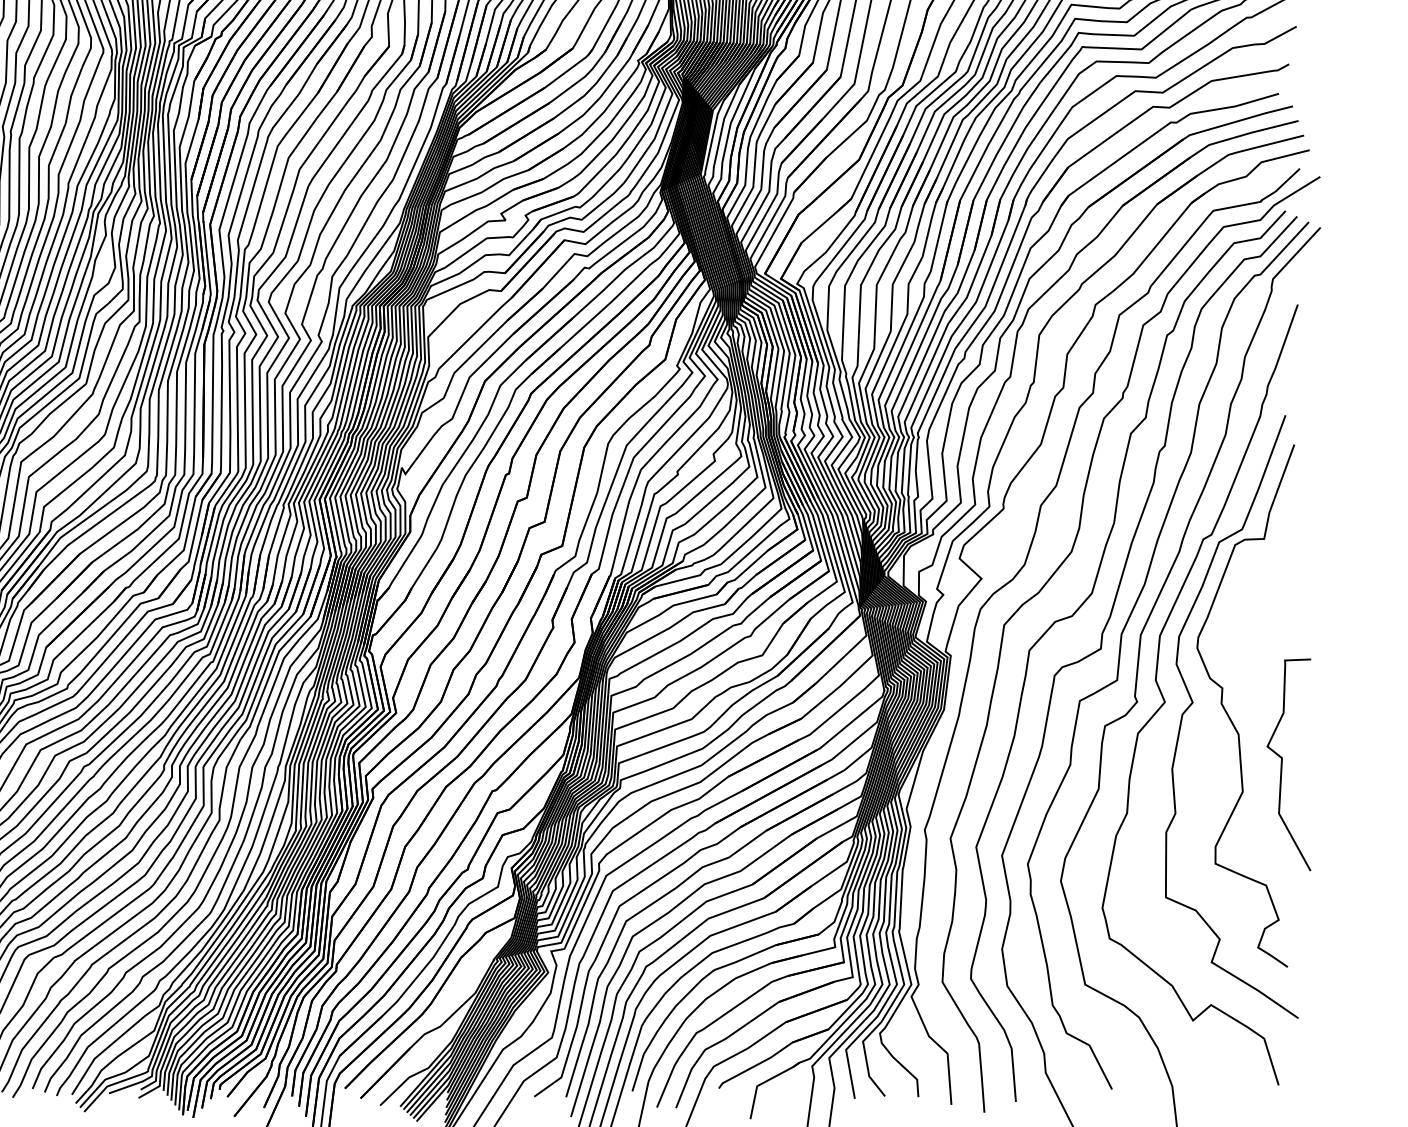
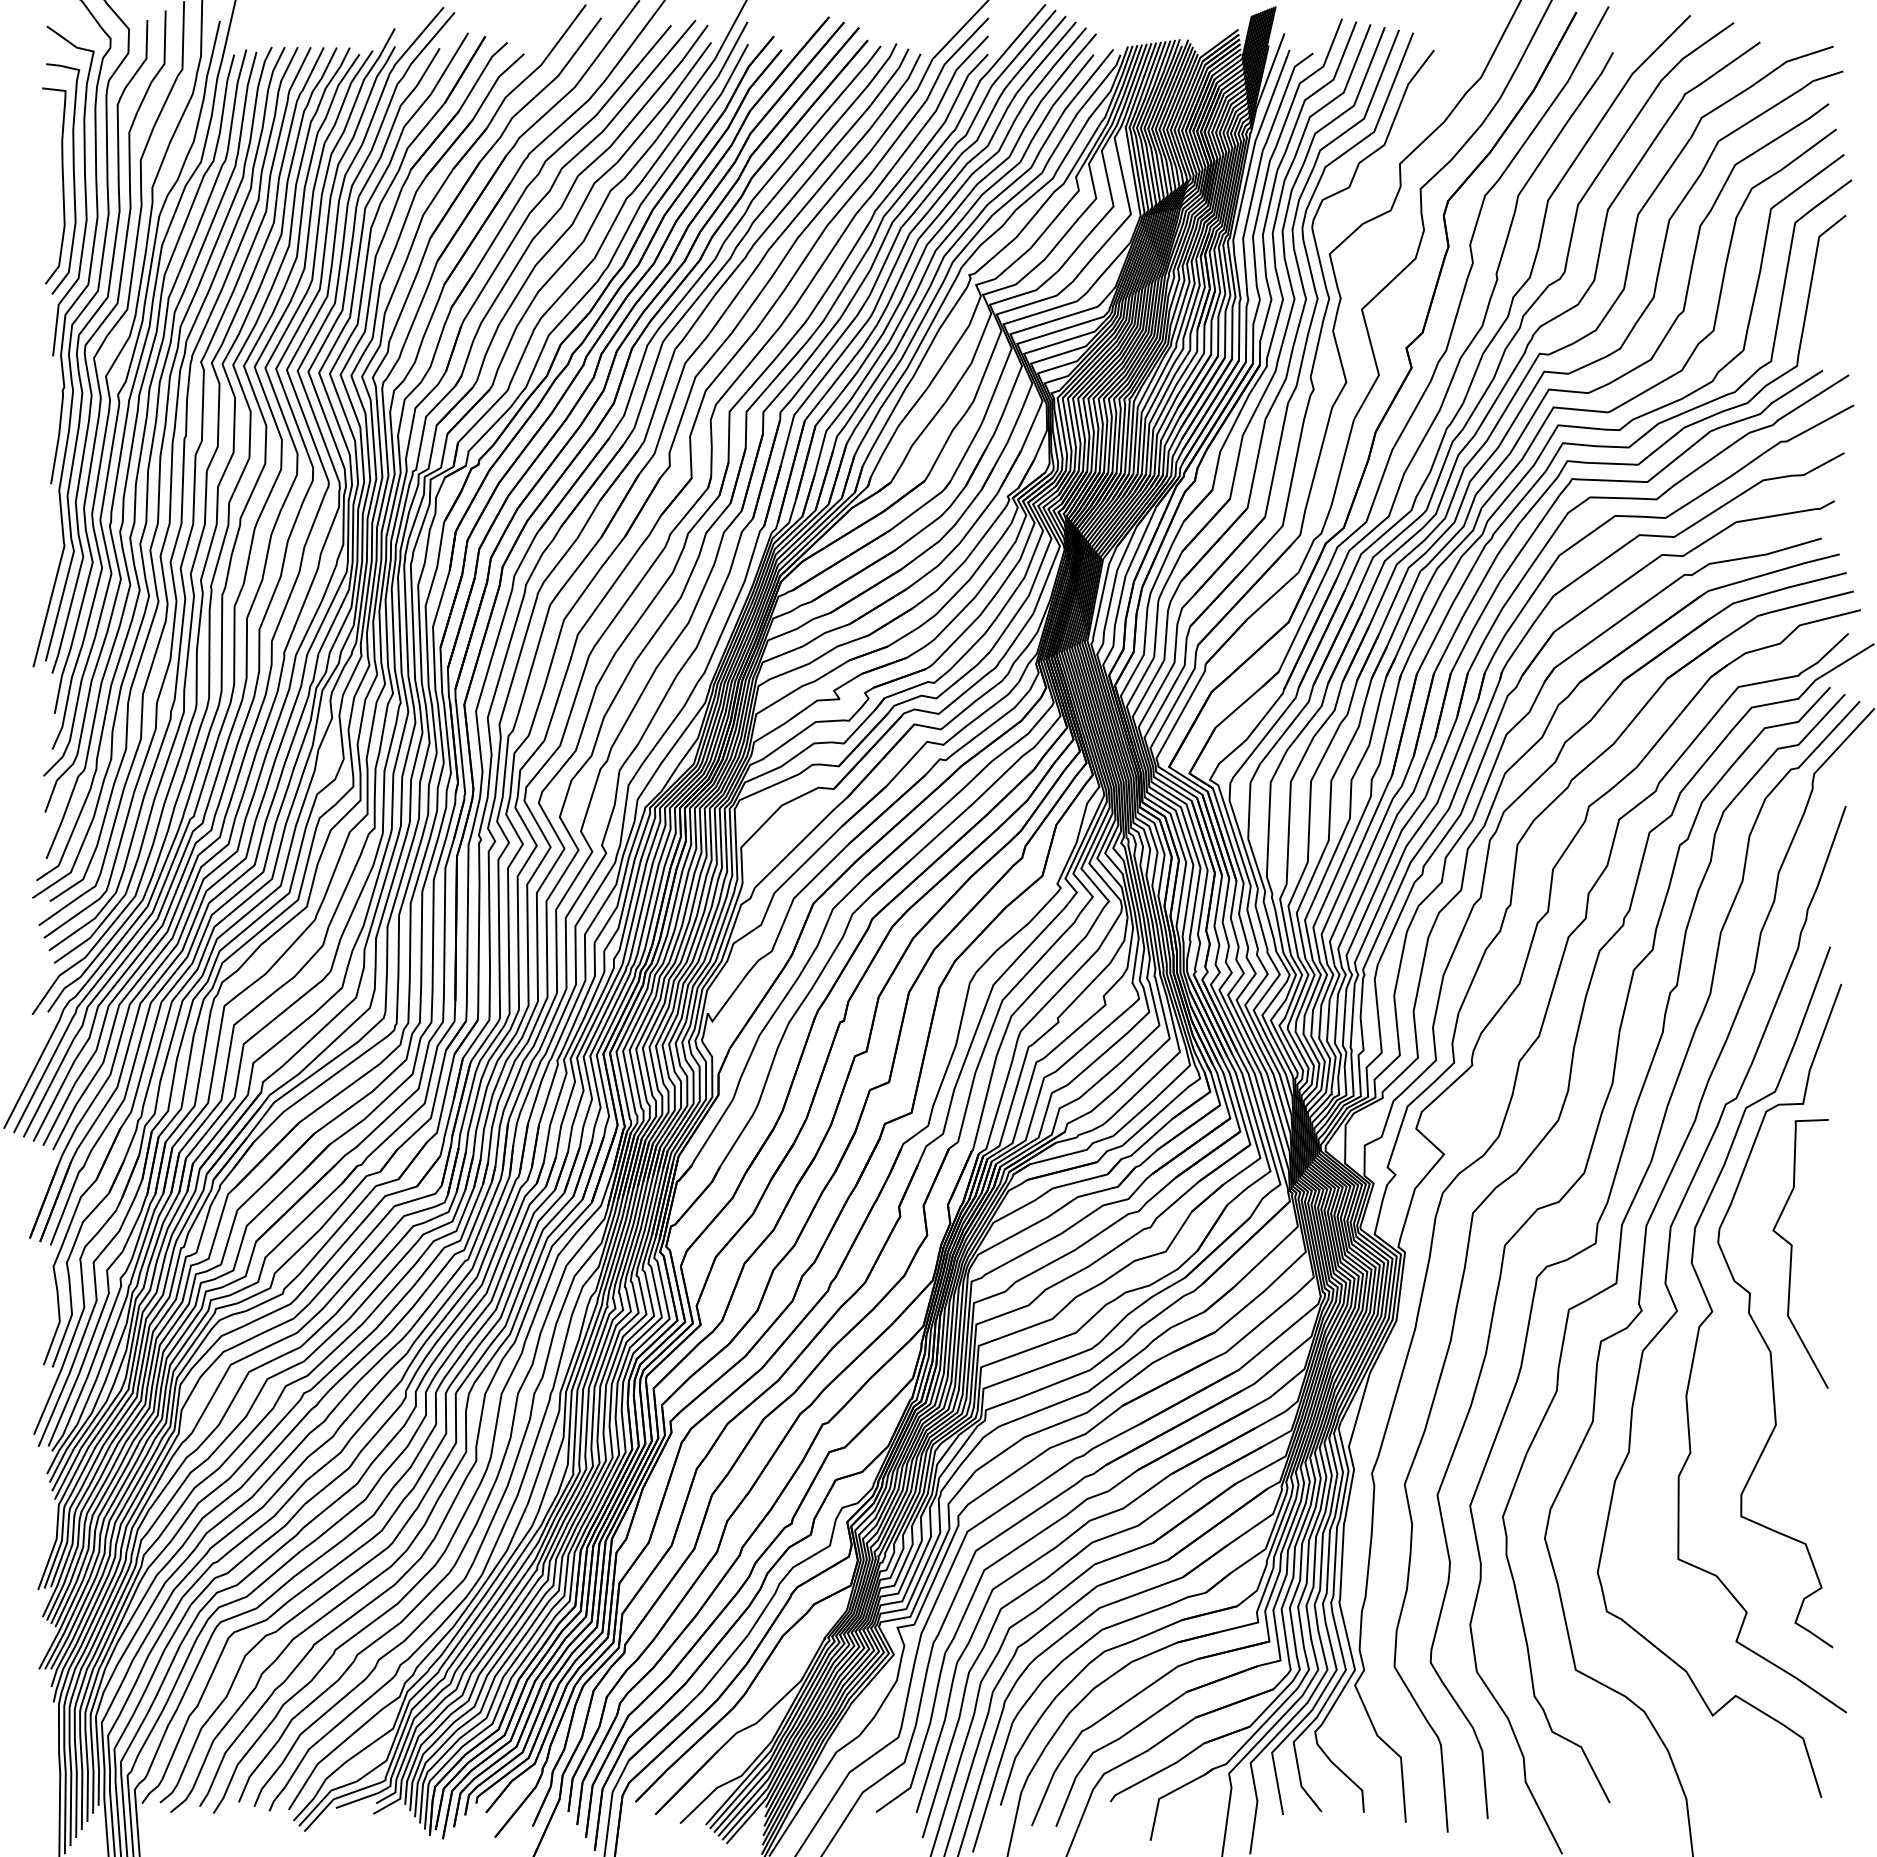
curve: (1282, 764) -> (1792, 1253), moved

